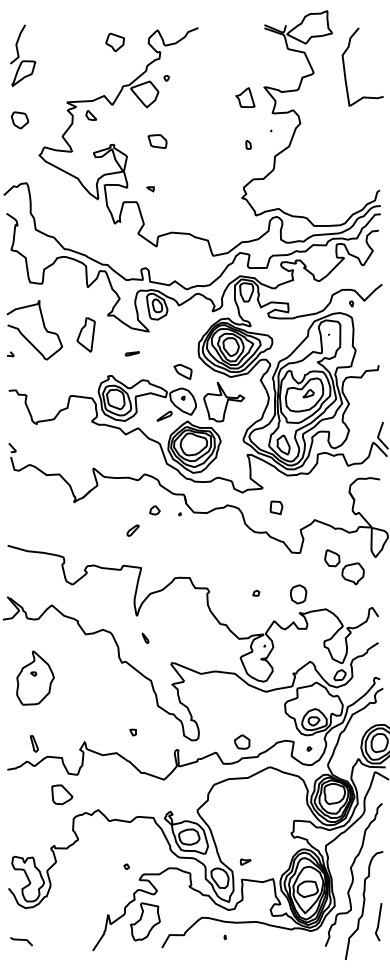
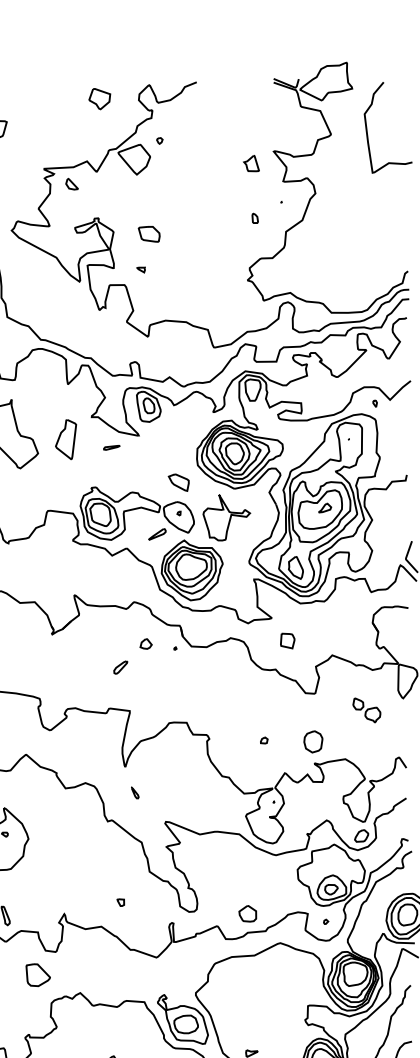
part: (245, 97) -> (251, 163), size x0.7
part: (157, 141) -> (149, 234), moved
part: (131, 353) -> (110, 447), moved
part: (344, 567) -> (366, 710), size x0.6

